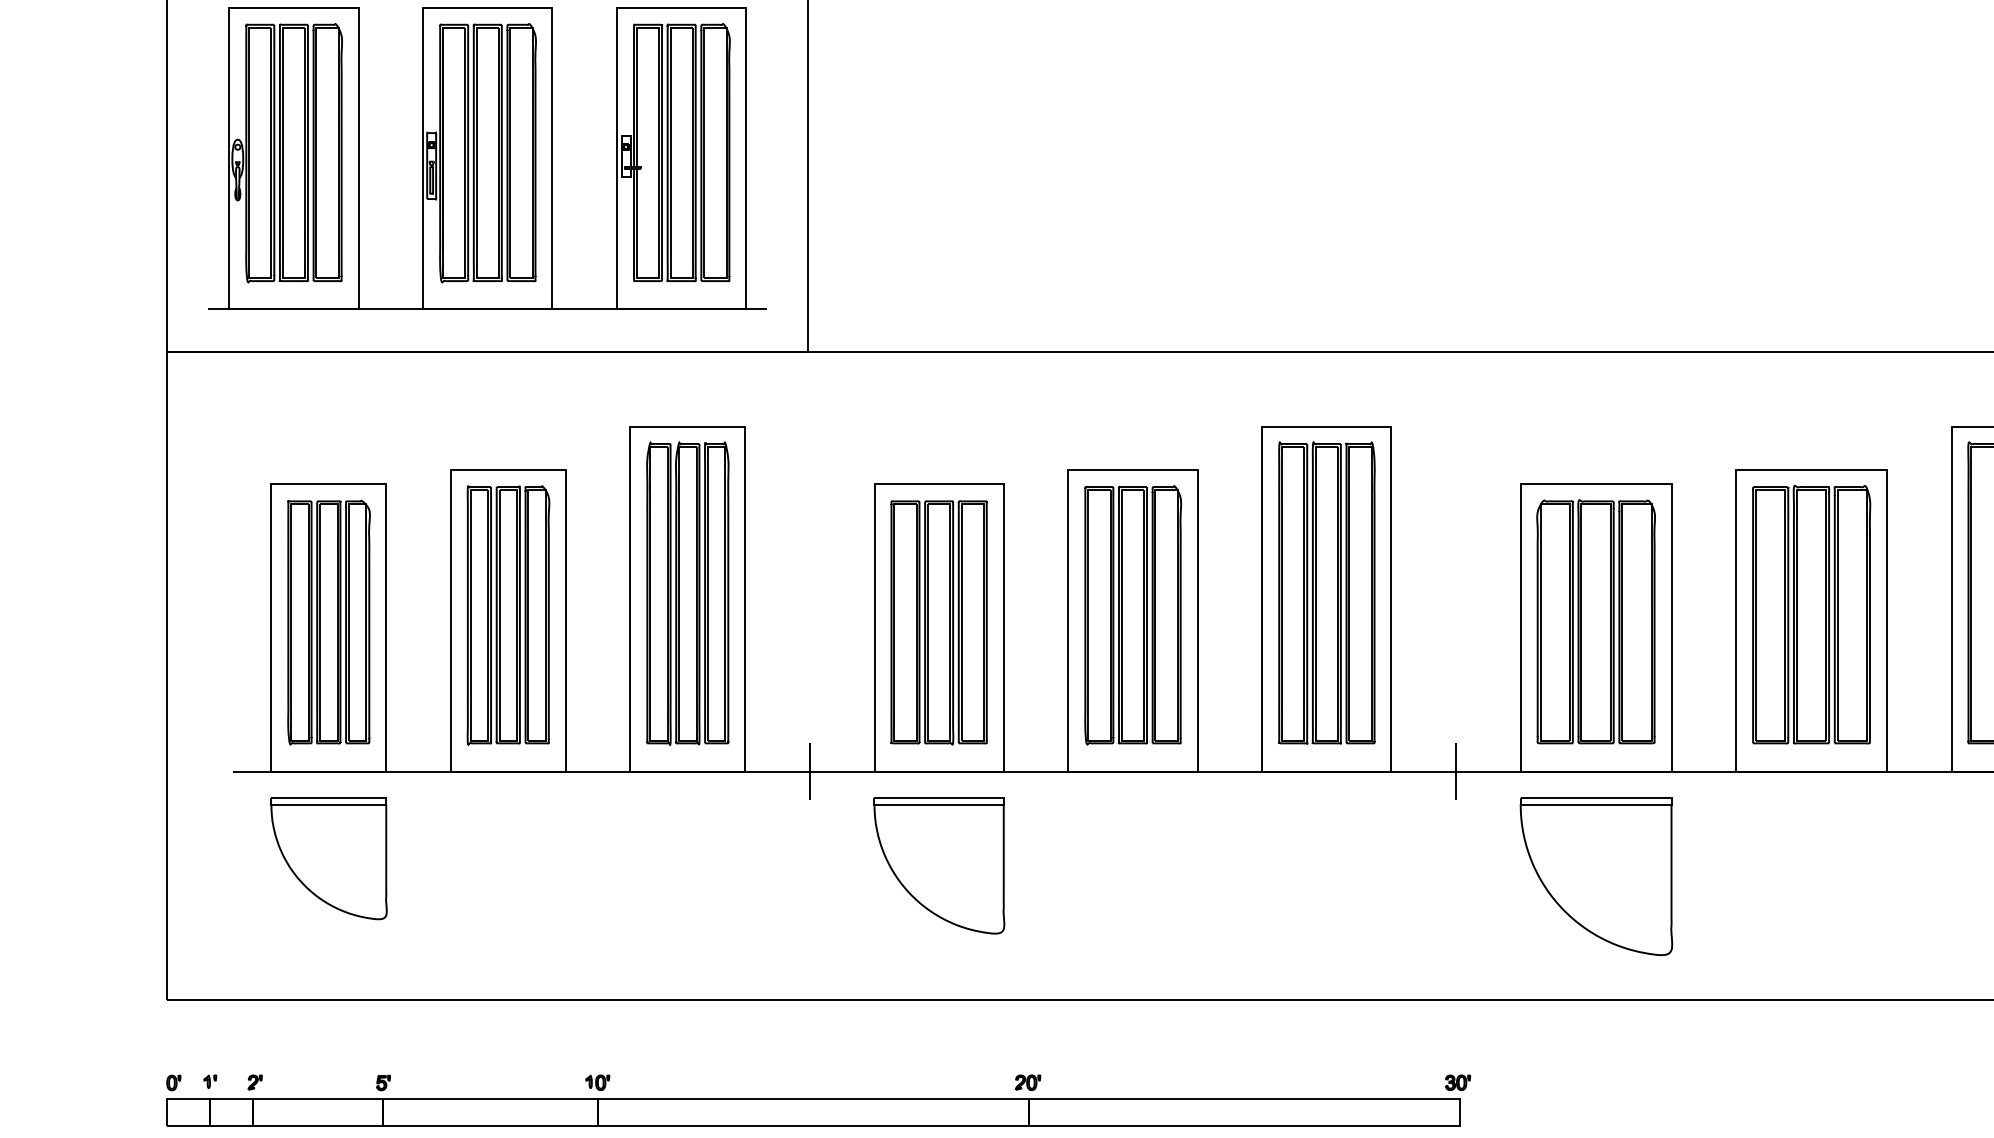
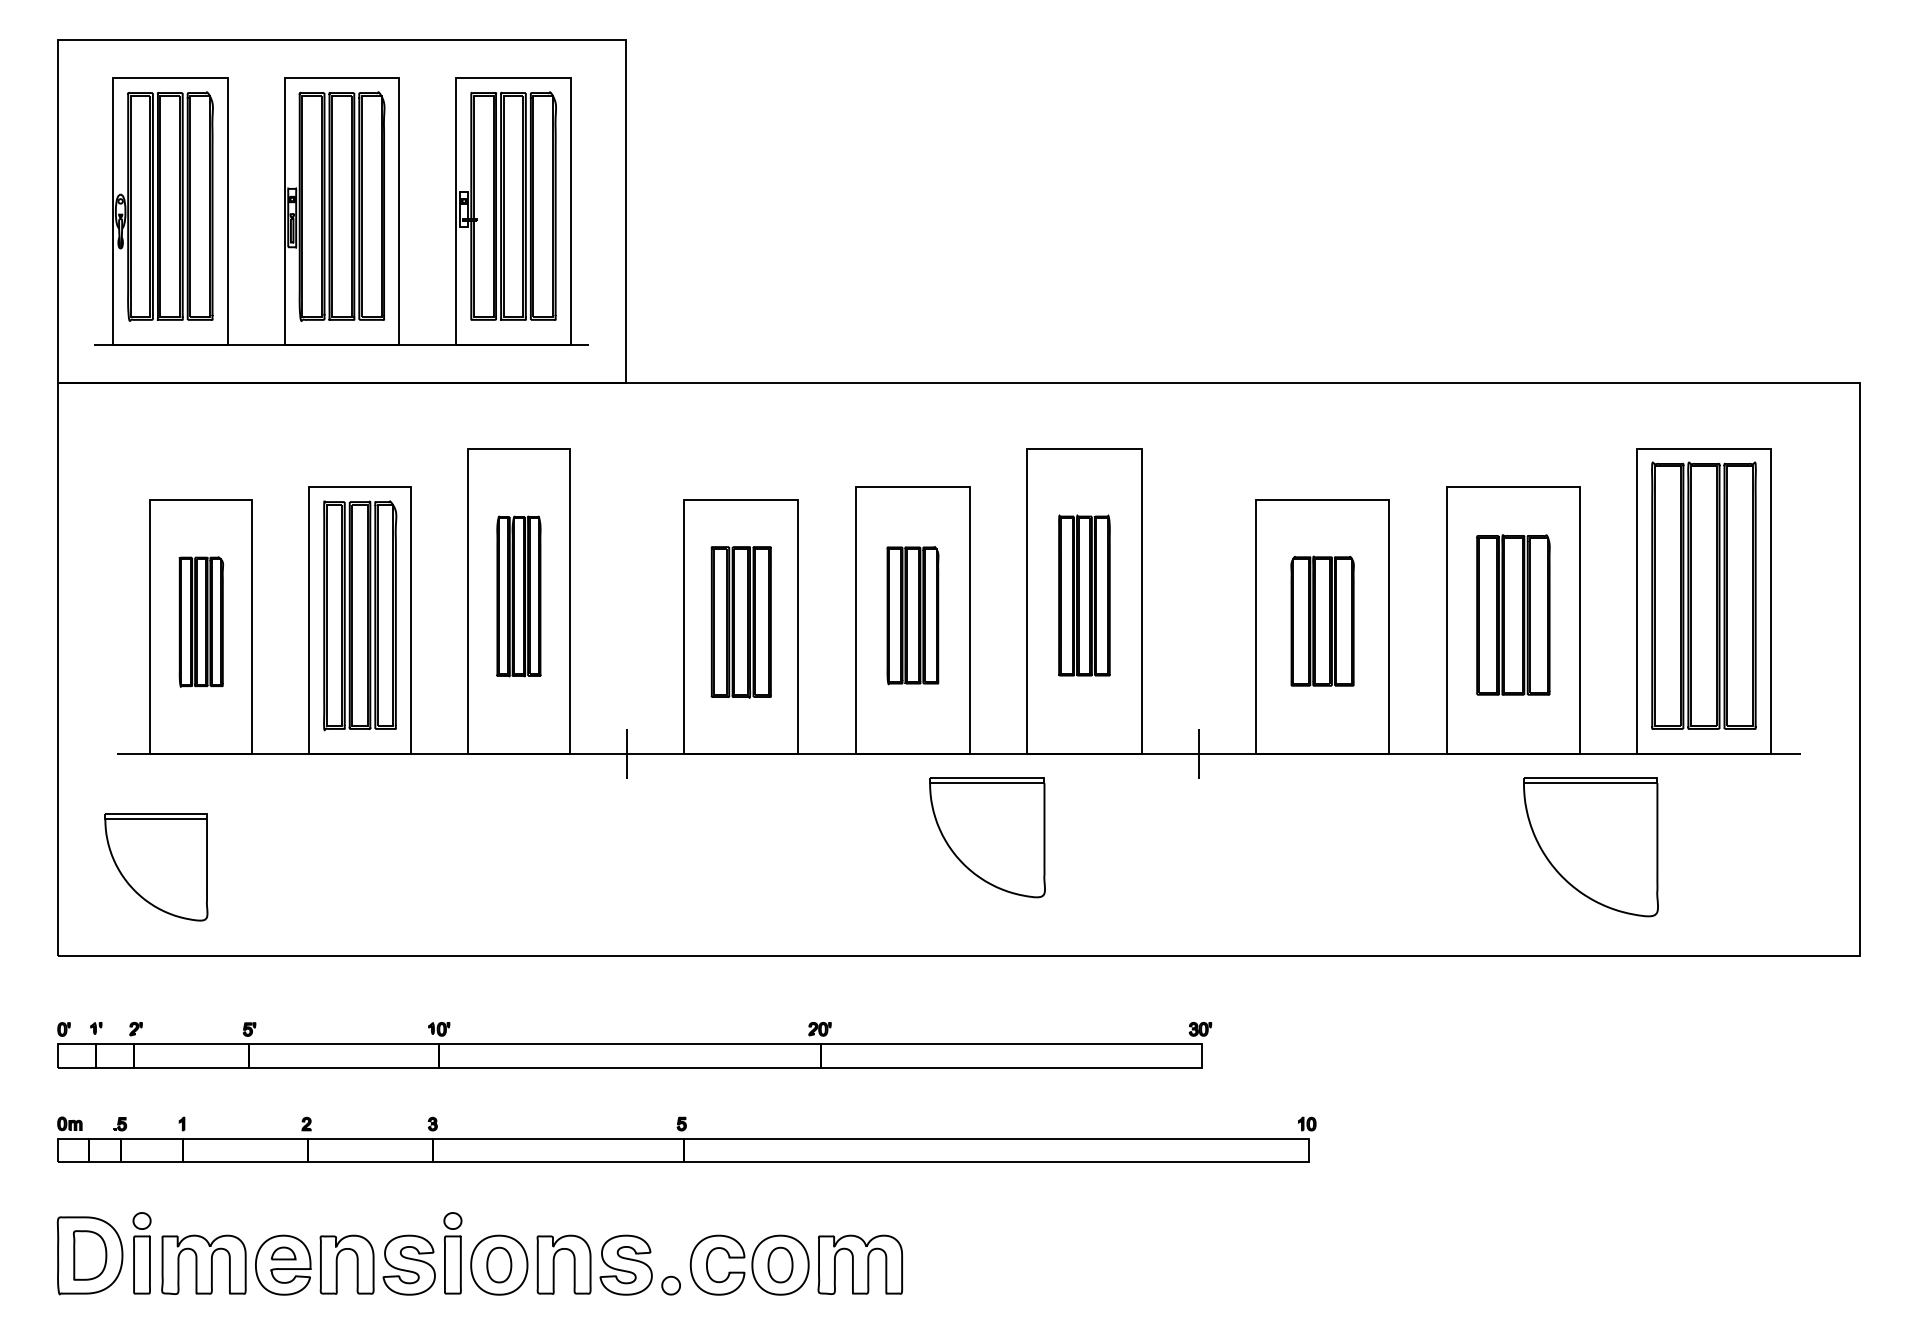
part: (1326, 592) -> (1084, 595), size x0.6
part: (687, 593) -> (518, 596), size x0.6
part: (1811, 614) -> (1513, 614), size x0.7
part: (1132, 615) -> (912, 615), size x0.6
part: (1595, 620) -> (1322, 620), size x0.6
part: (329, 621) -> (201, 621), size x0.6
part: (939, 623) -> (741, 622), size x0.7
part: (329, 859) -> (156, 867), moved
part: (939, 866) -> (987, 837), moved
part: (1595, 877) -> (1590, 847), moved

